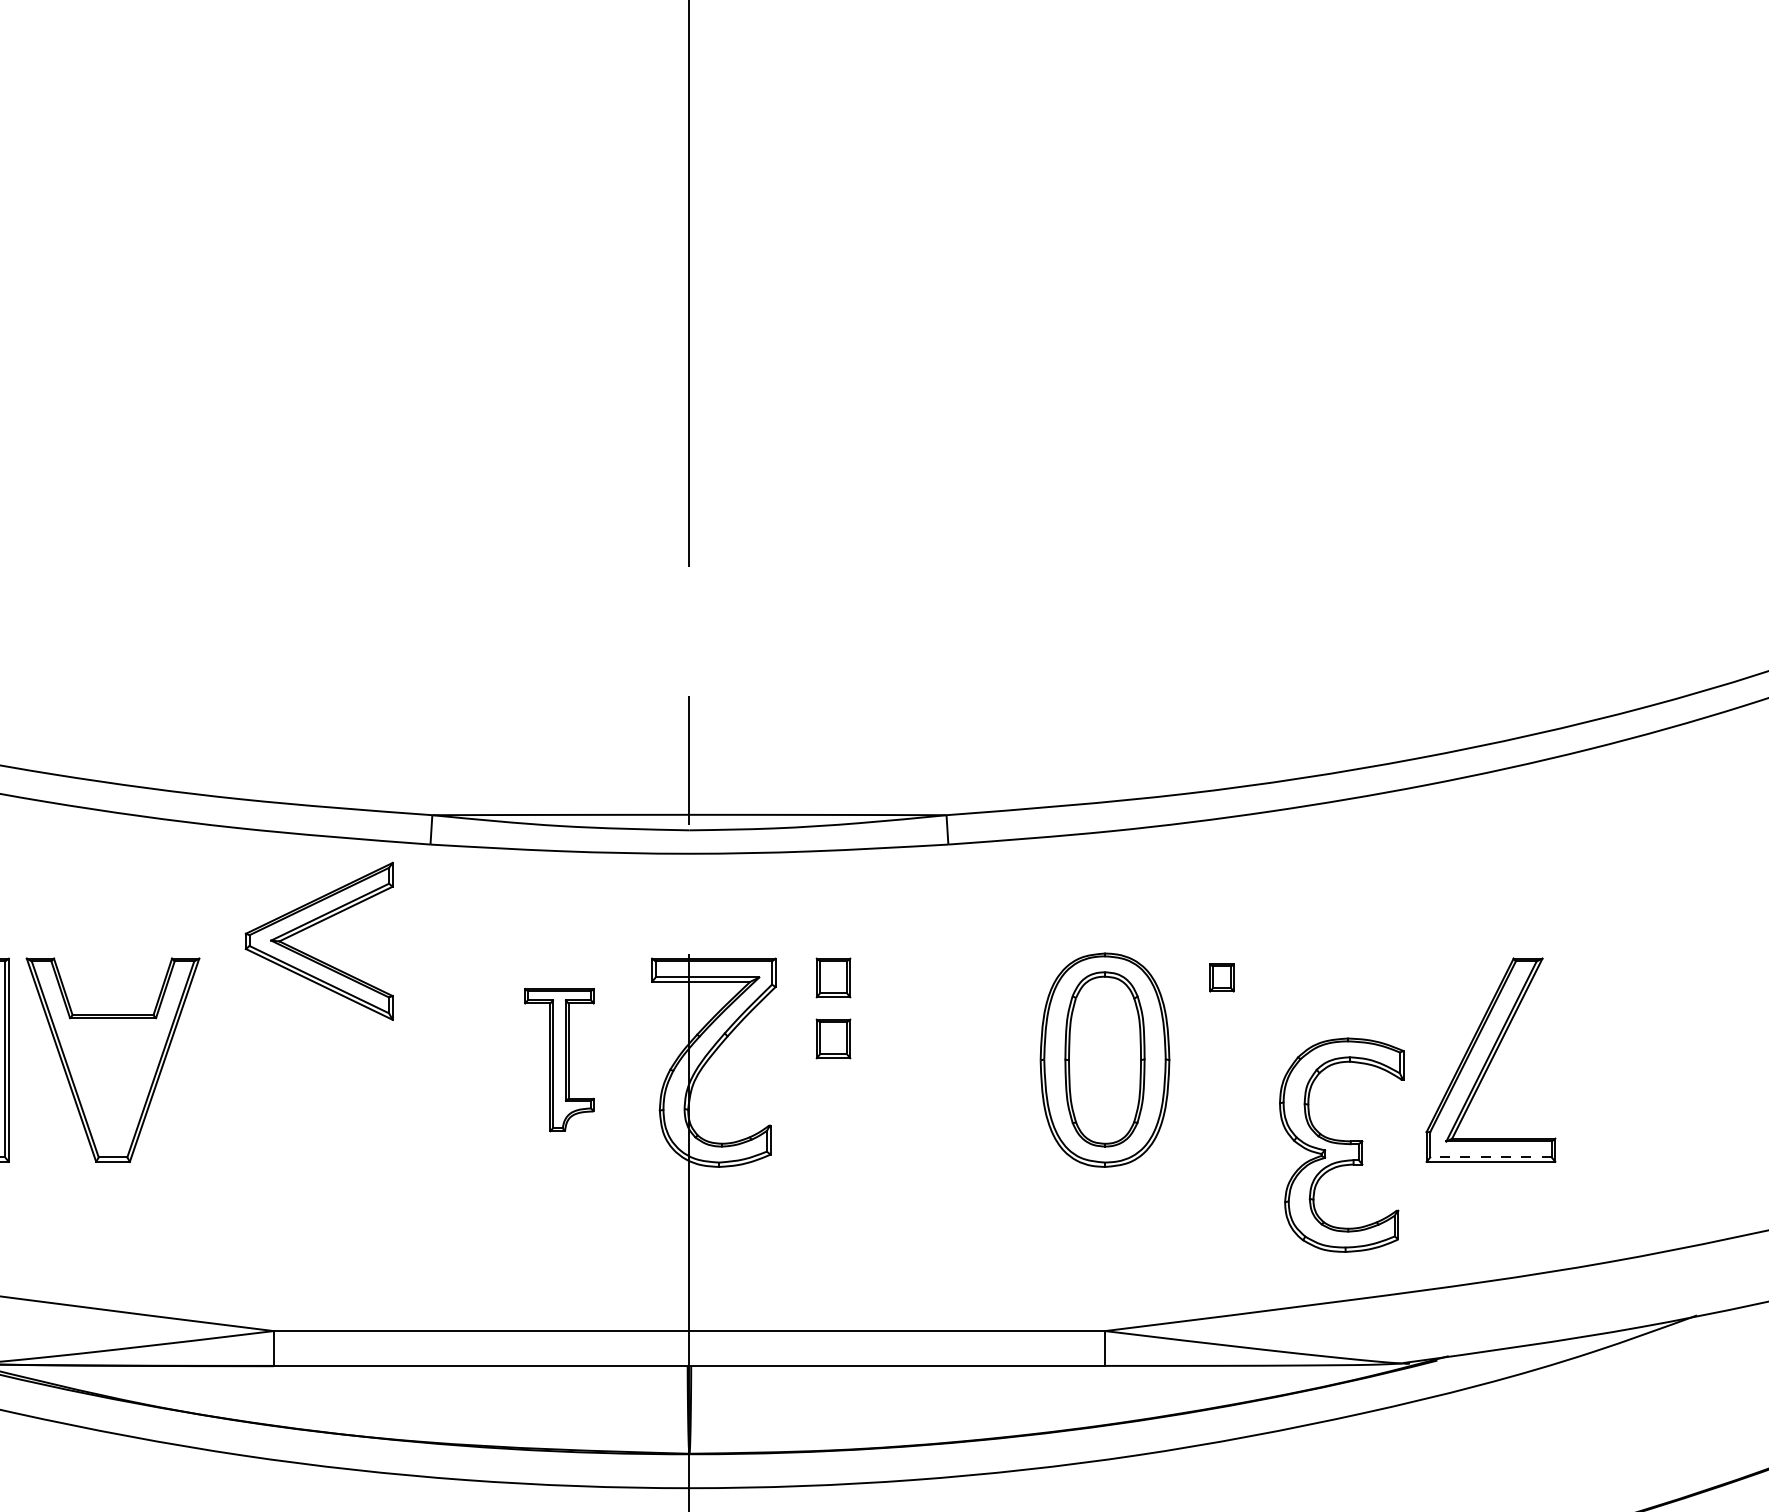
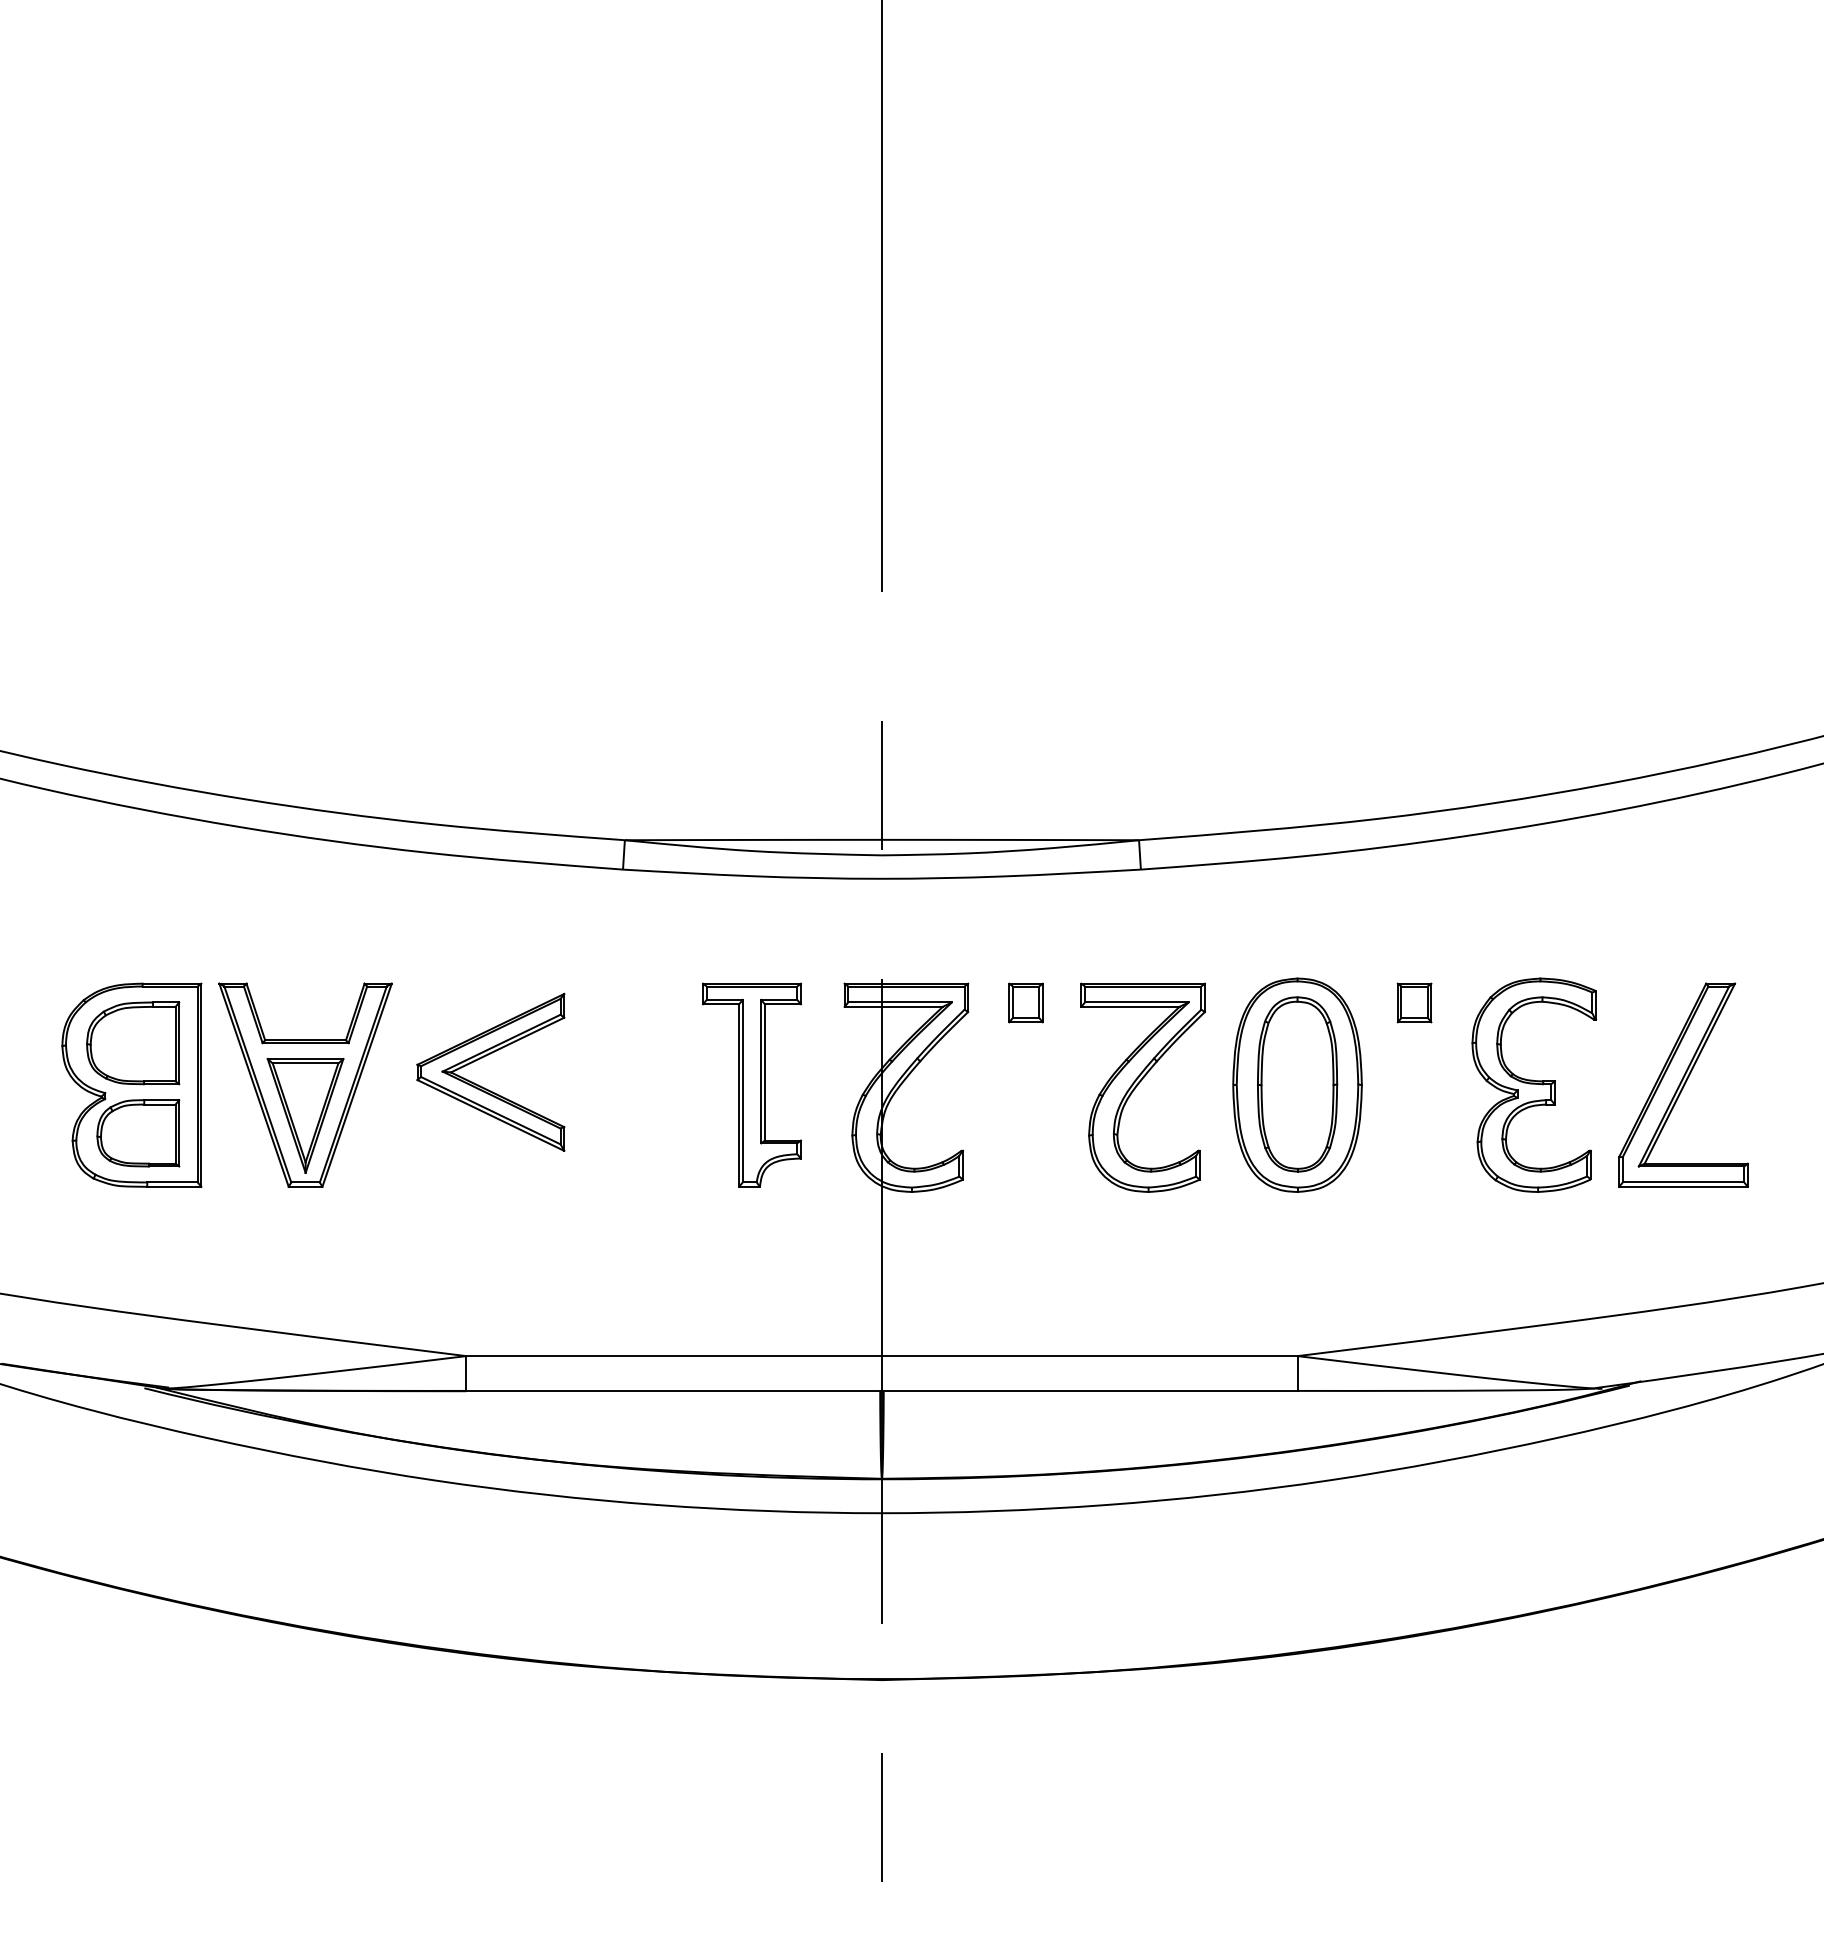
part: (312, 926) -> (484, 1057), moved
part: (1221, 977) -> (1414, 1002), size x1.43
part: (832, 1038) -> (1025, 1063), removed
part: (558, 1059) -> (751, 1084), size x1.43
part: (949, 1062) -> (1142, 1087), added
part: (112, 1090) -> (305, 1115), added
part: (1341, 1144) -> (1534, 1084), moved
line: (1490, 1157) -> (1683, 1182), dashed -> solid

